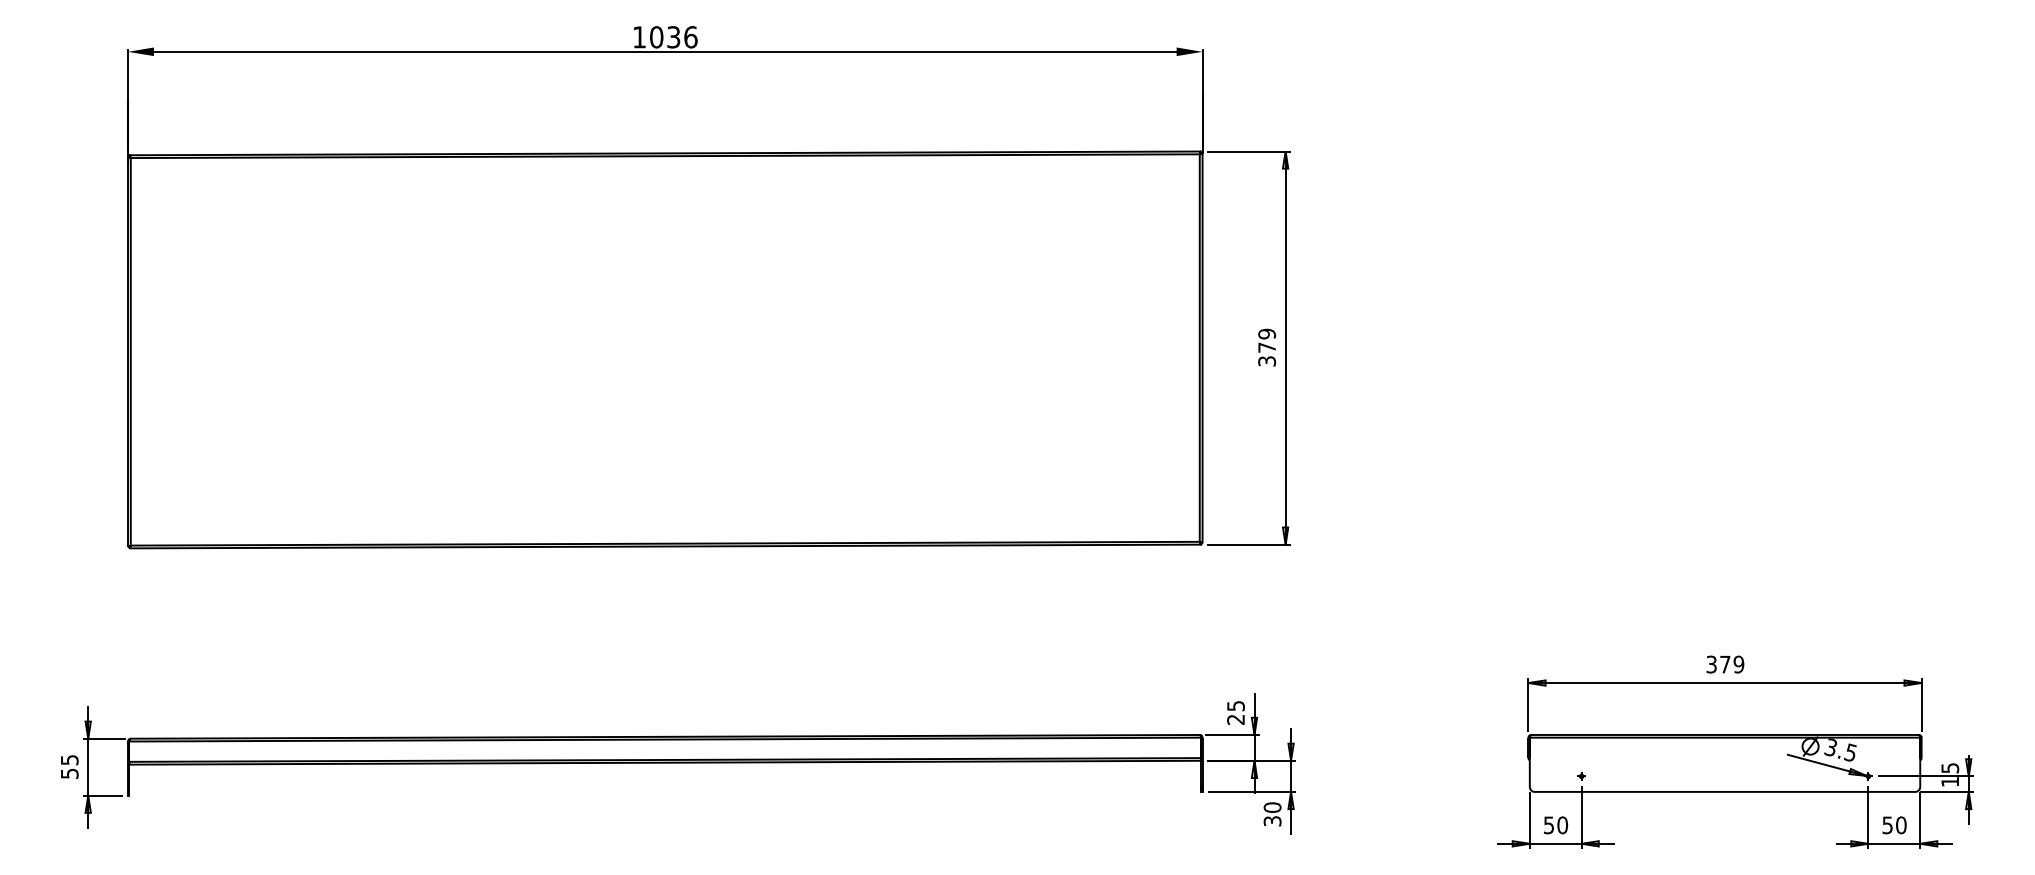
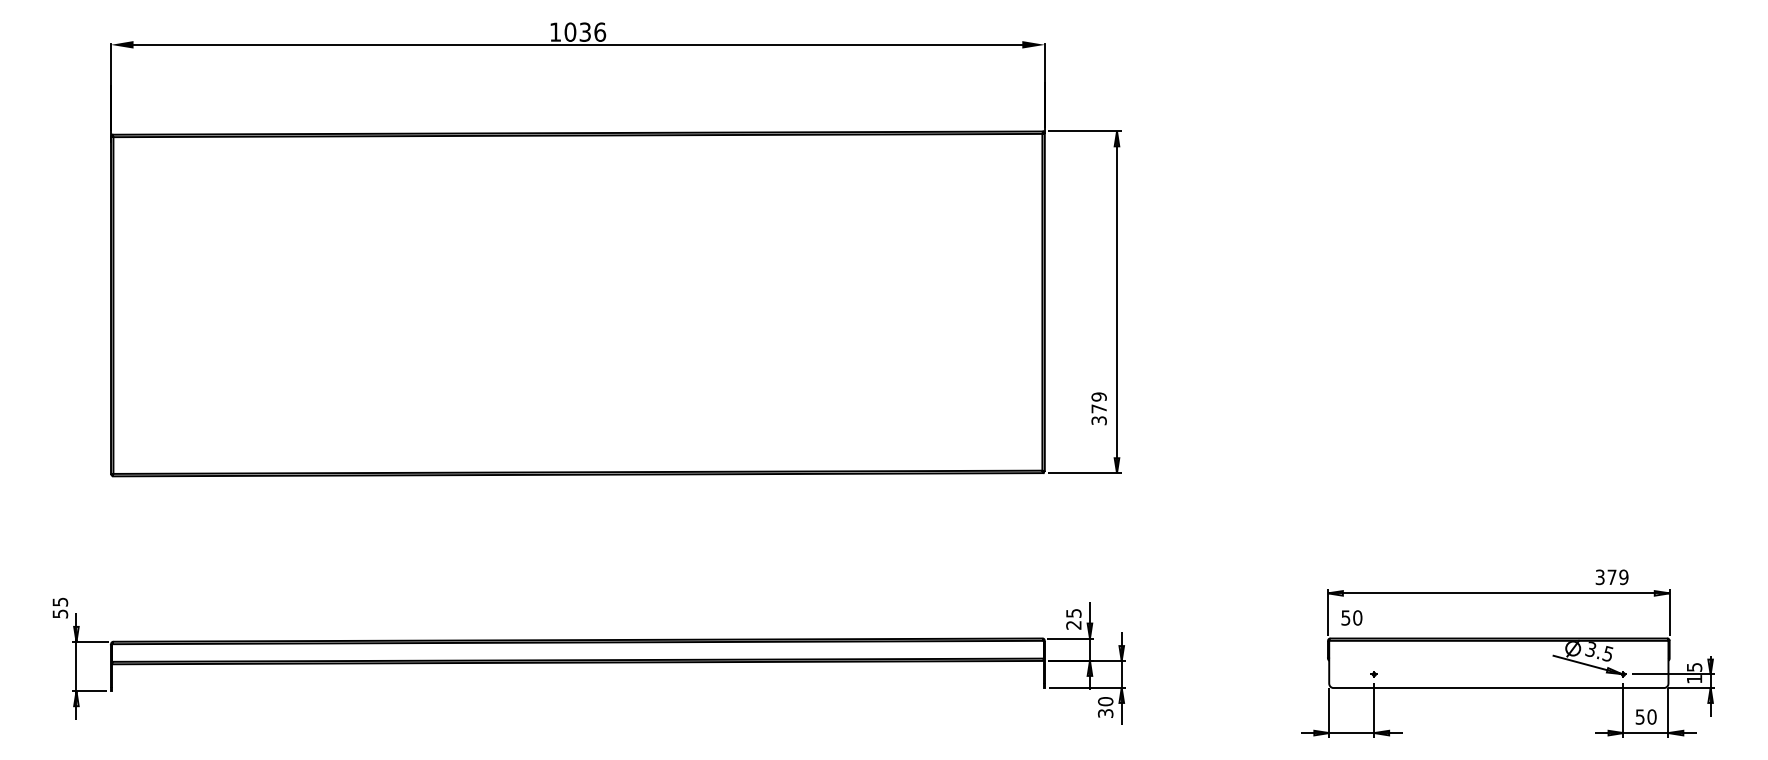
text: (1267, 347) -> (1099, 408), moved
text: (1725, 664) -> (1612, 577), moved
text: (69, 766) -> (60, 607), moved
text: (1556, 825) -> (1352, 618), moved

